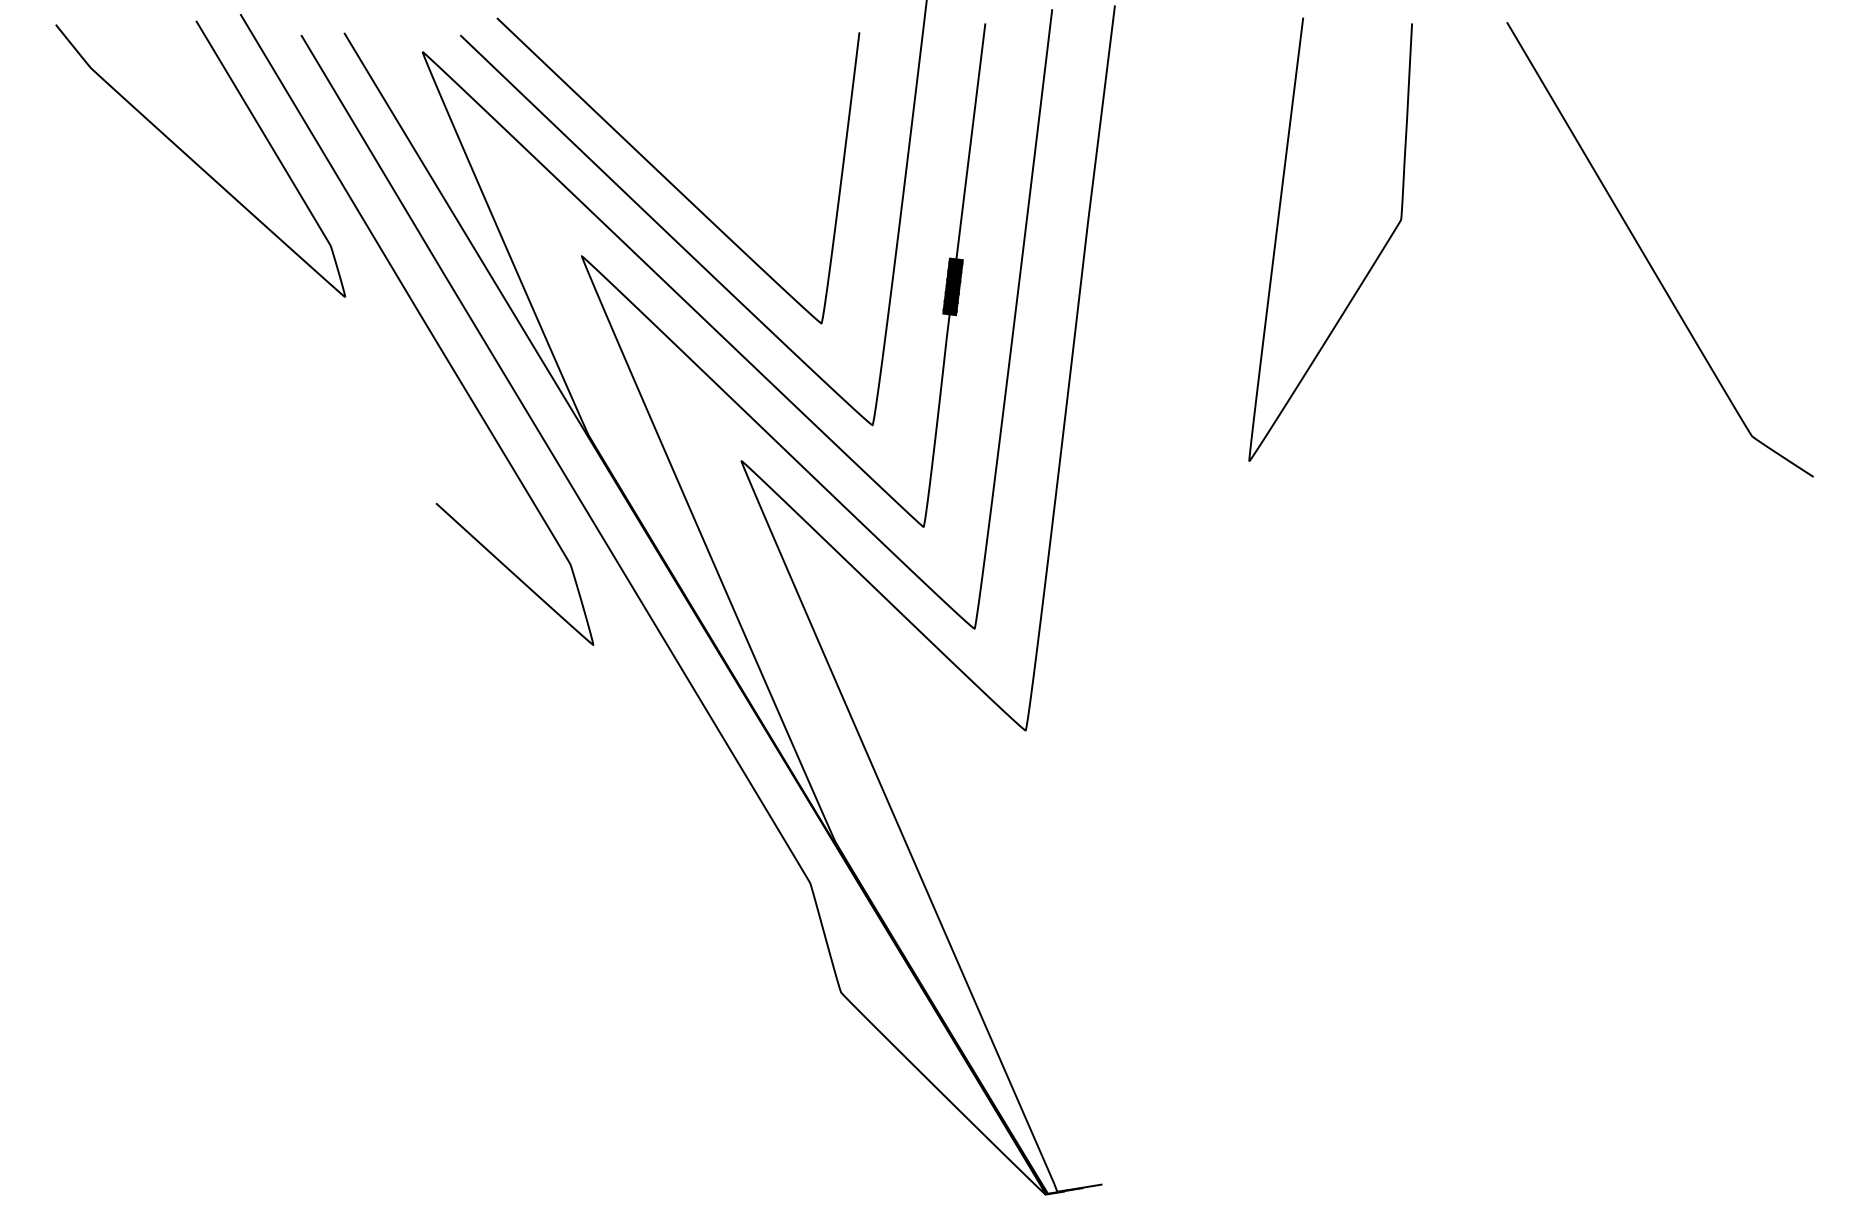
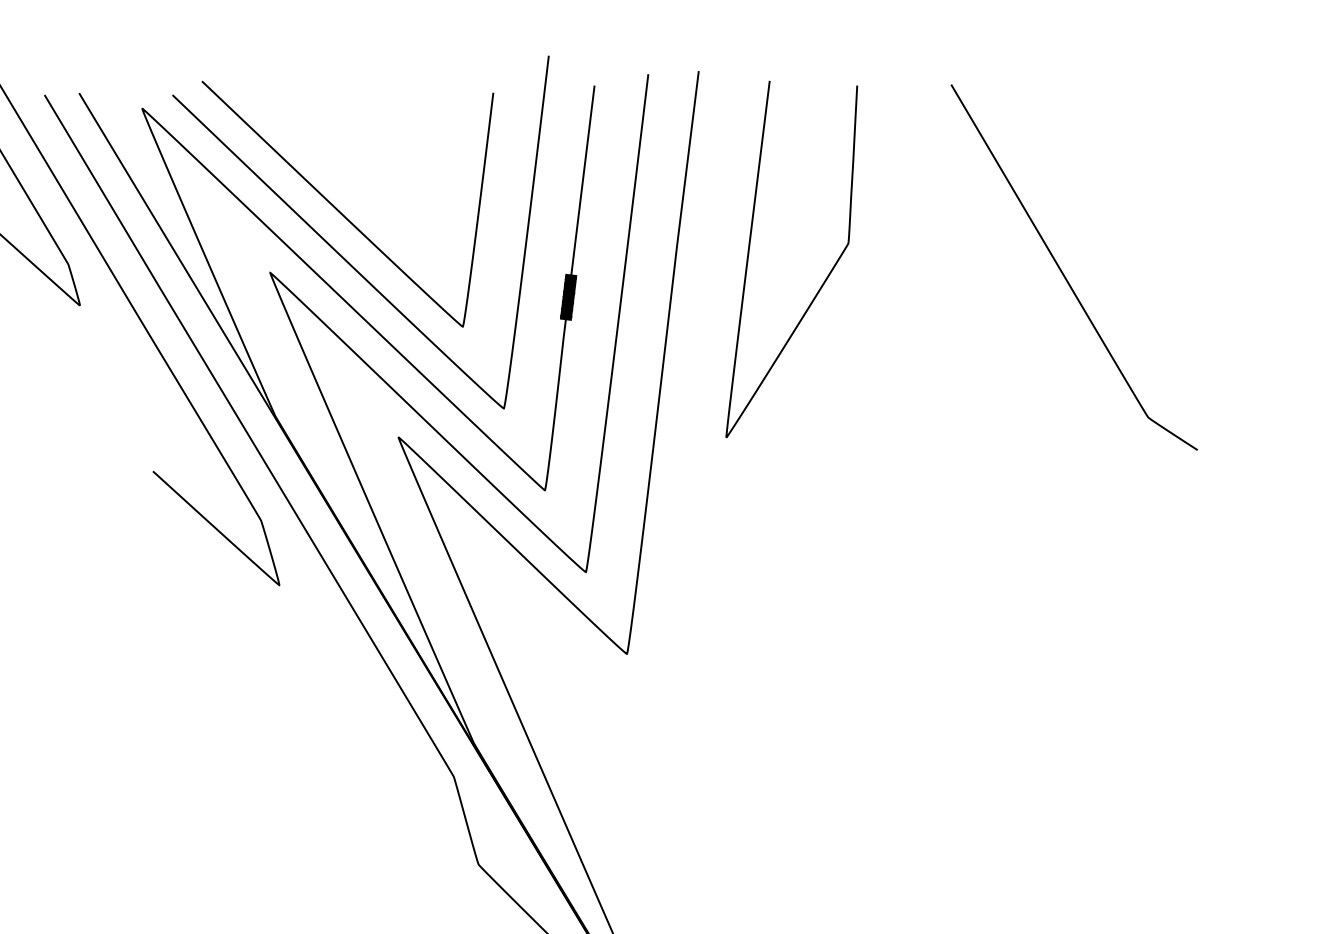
curve: (1646, 256) -> (1063, 272), moved
curve: (1373, 262) -> (826, 277), moved

